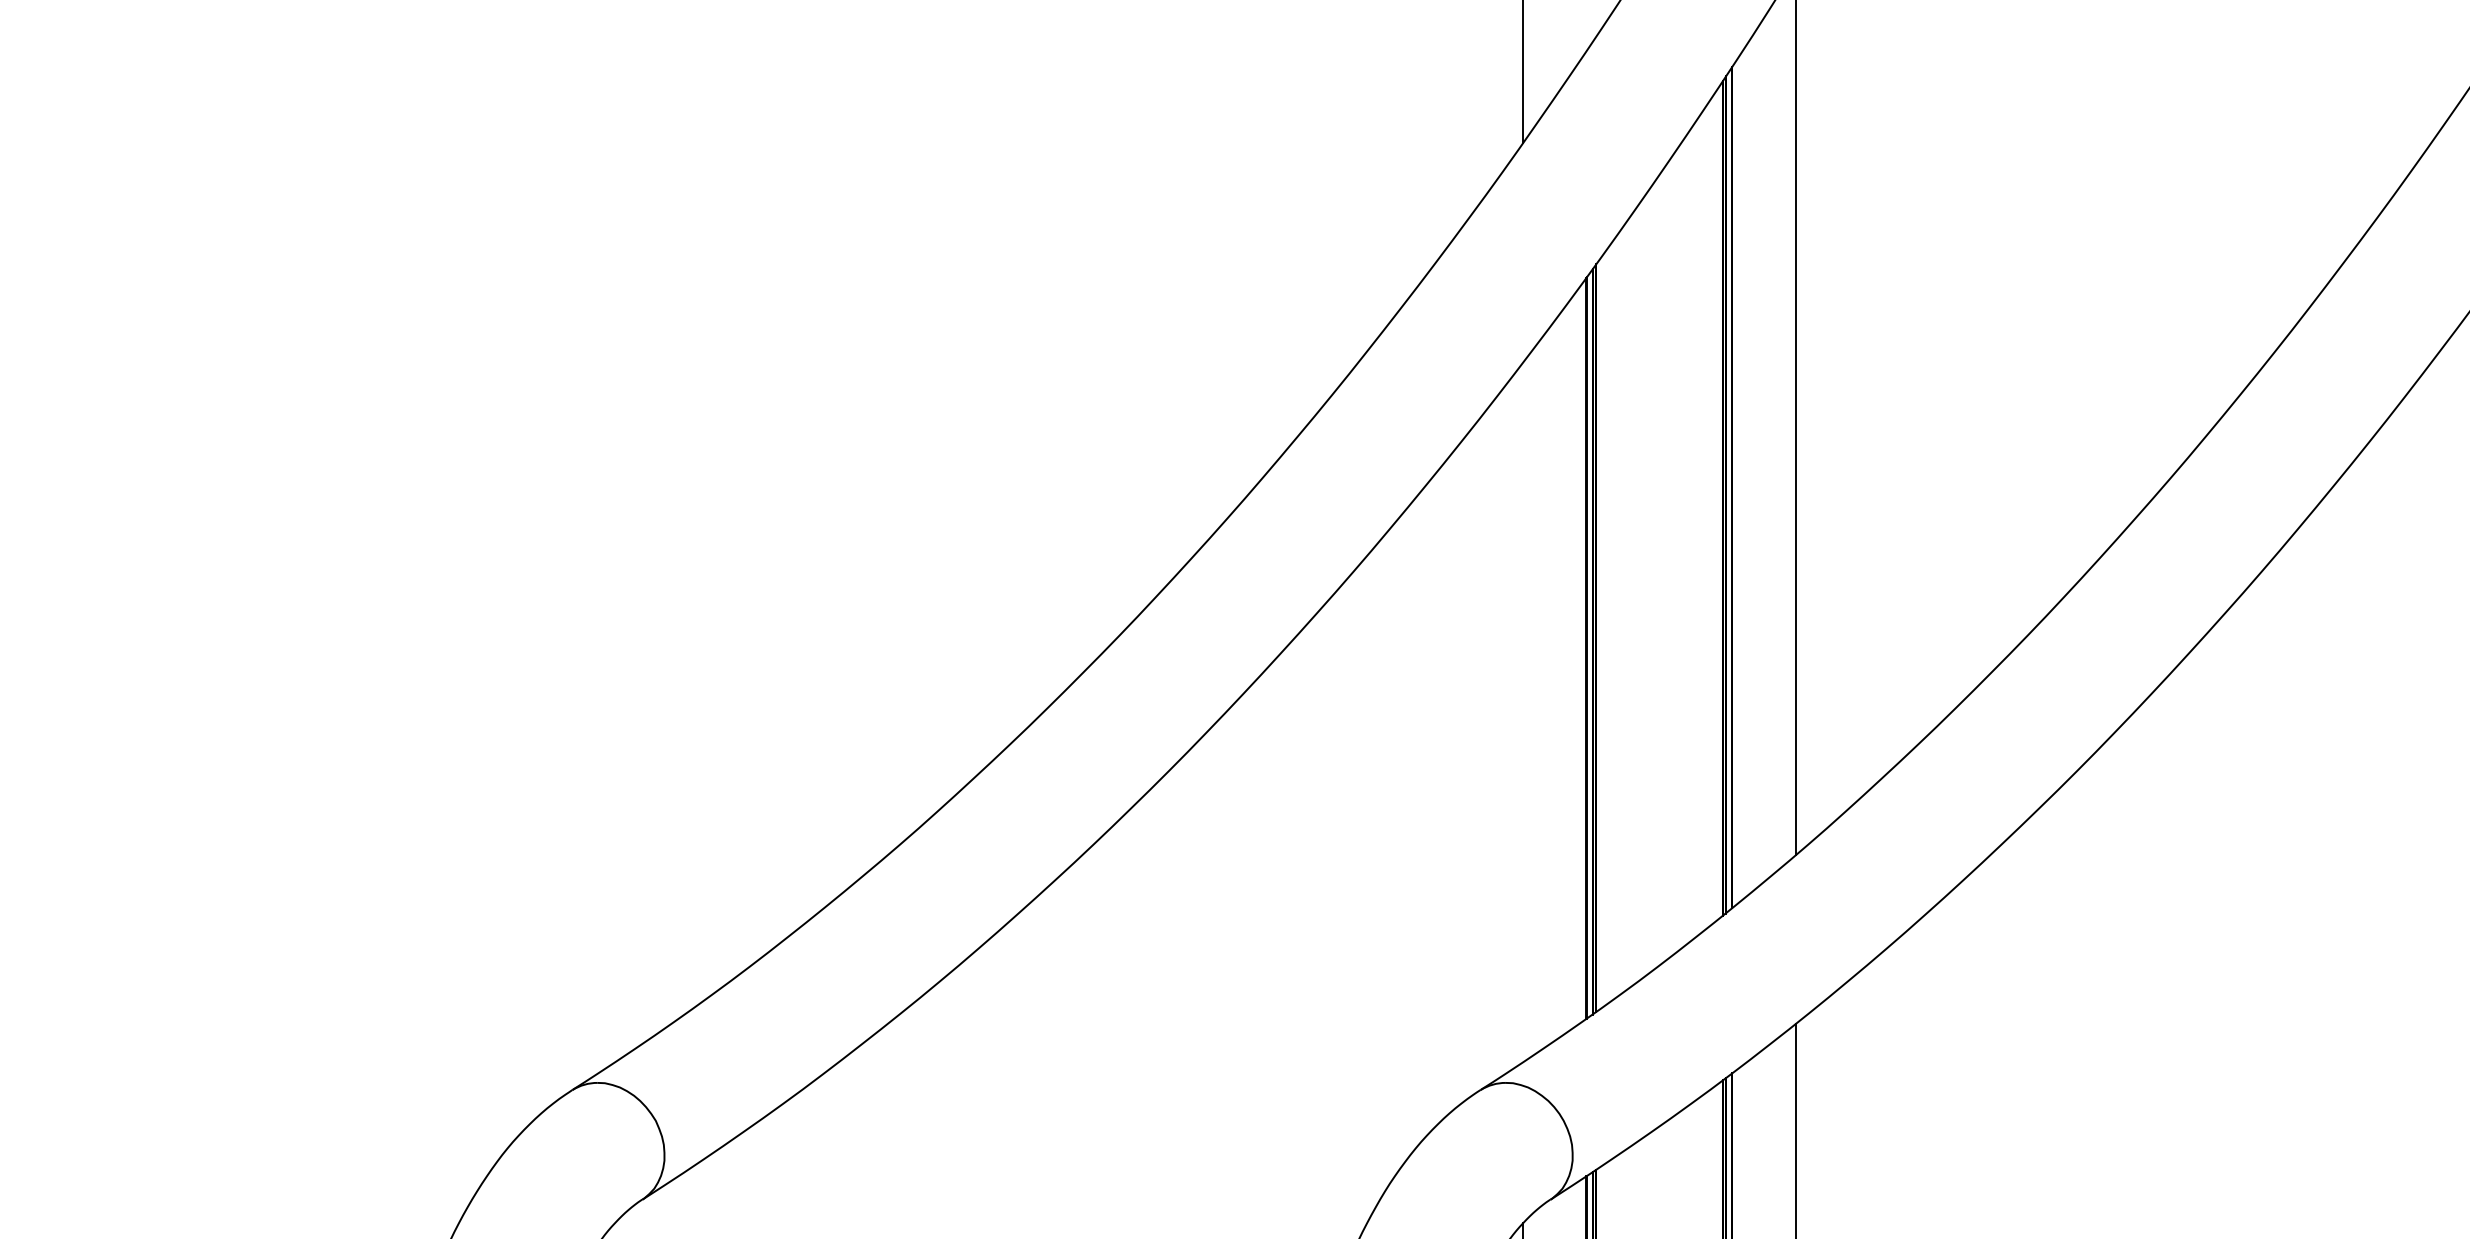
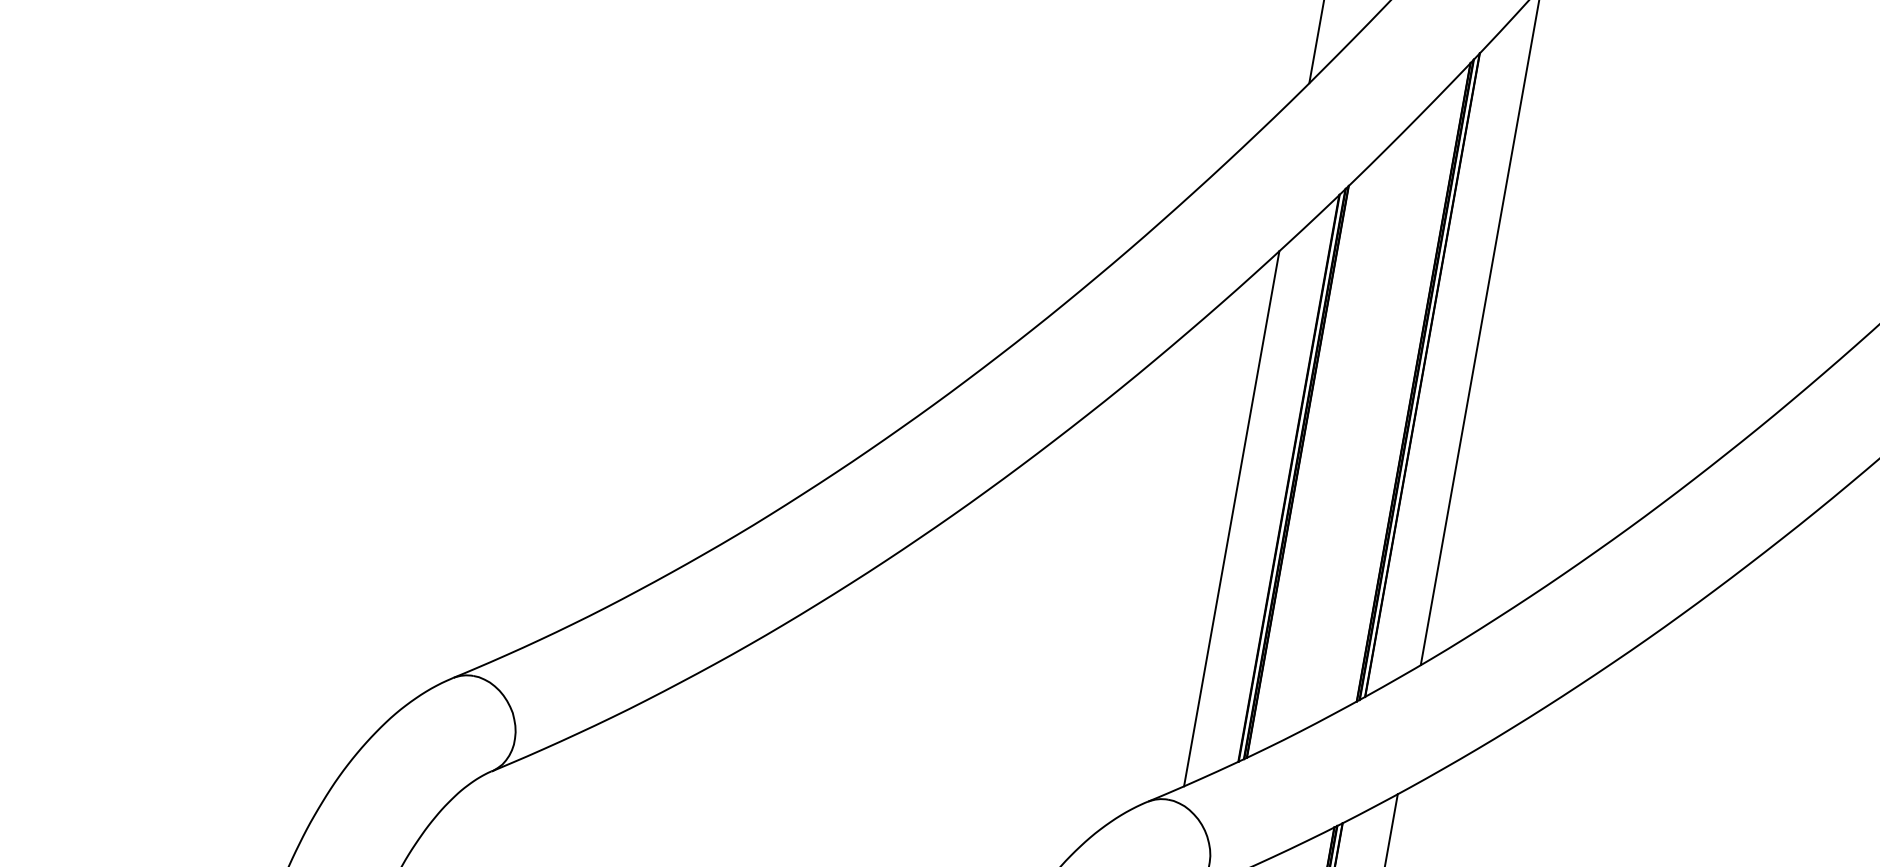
line: (1522, 712) -> (1231, 518), added

